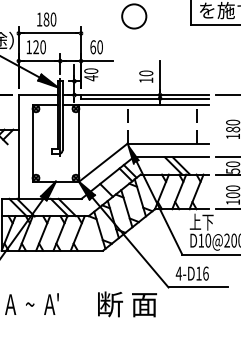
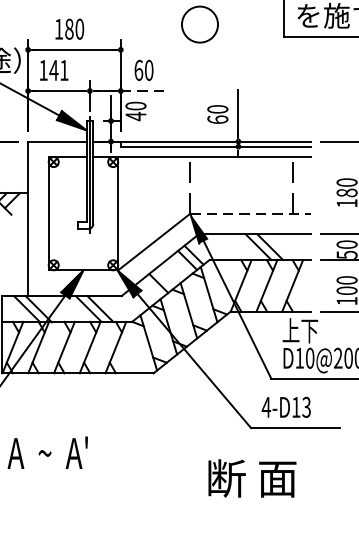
text: (39, 47) -> (58, 70), 120 -> 141
line: (96, 61) -> (143, 91), solid -> dashed
text: (146, 80) -> (218, 119), 10 -> 60
line: (168, 143) -> (250, 213), solid -> dashed
text: (205, 273) -> (306, 407), 4-D16 -> 4-D13
text: (127, 304) -> (252, 478), moved

